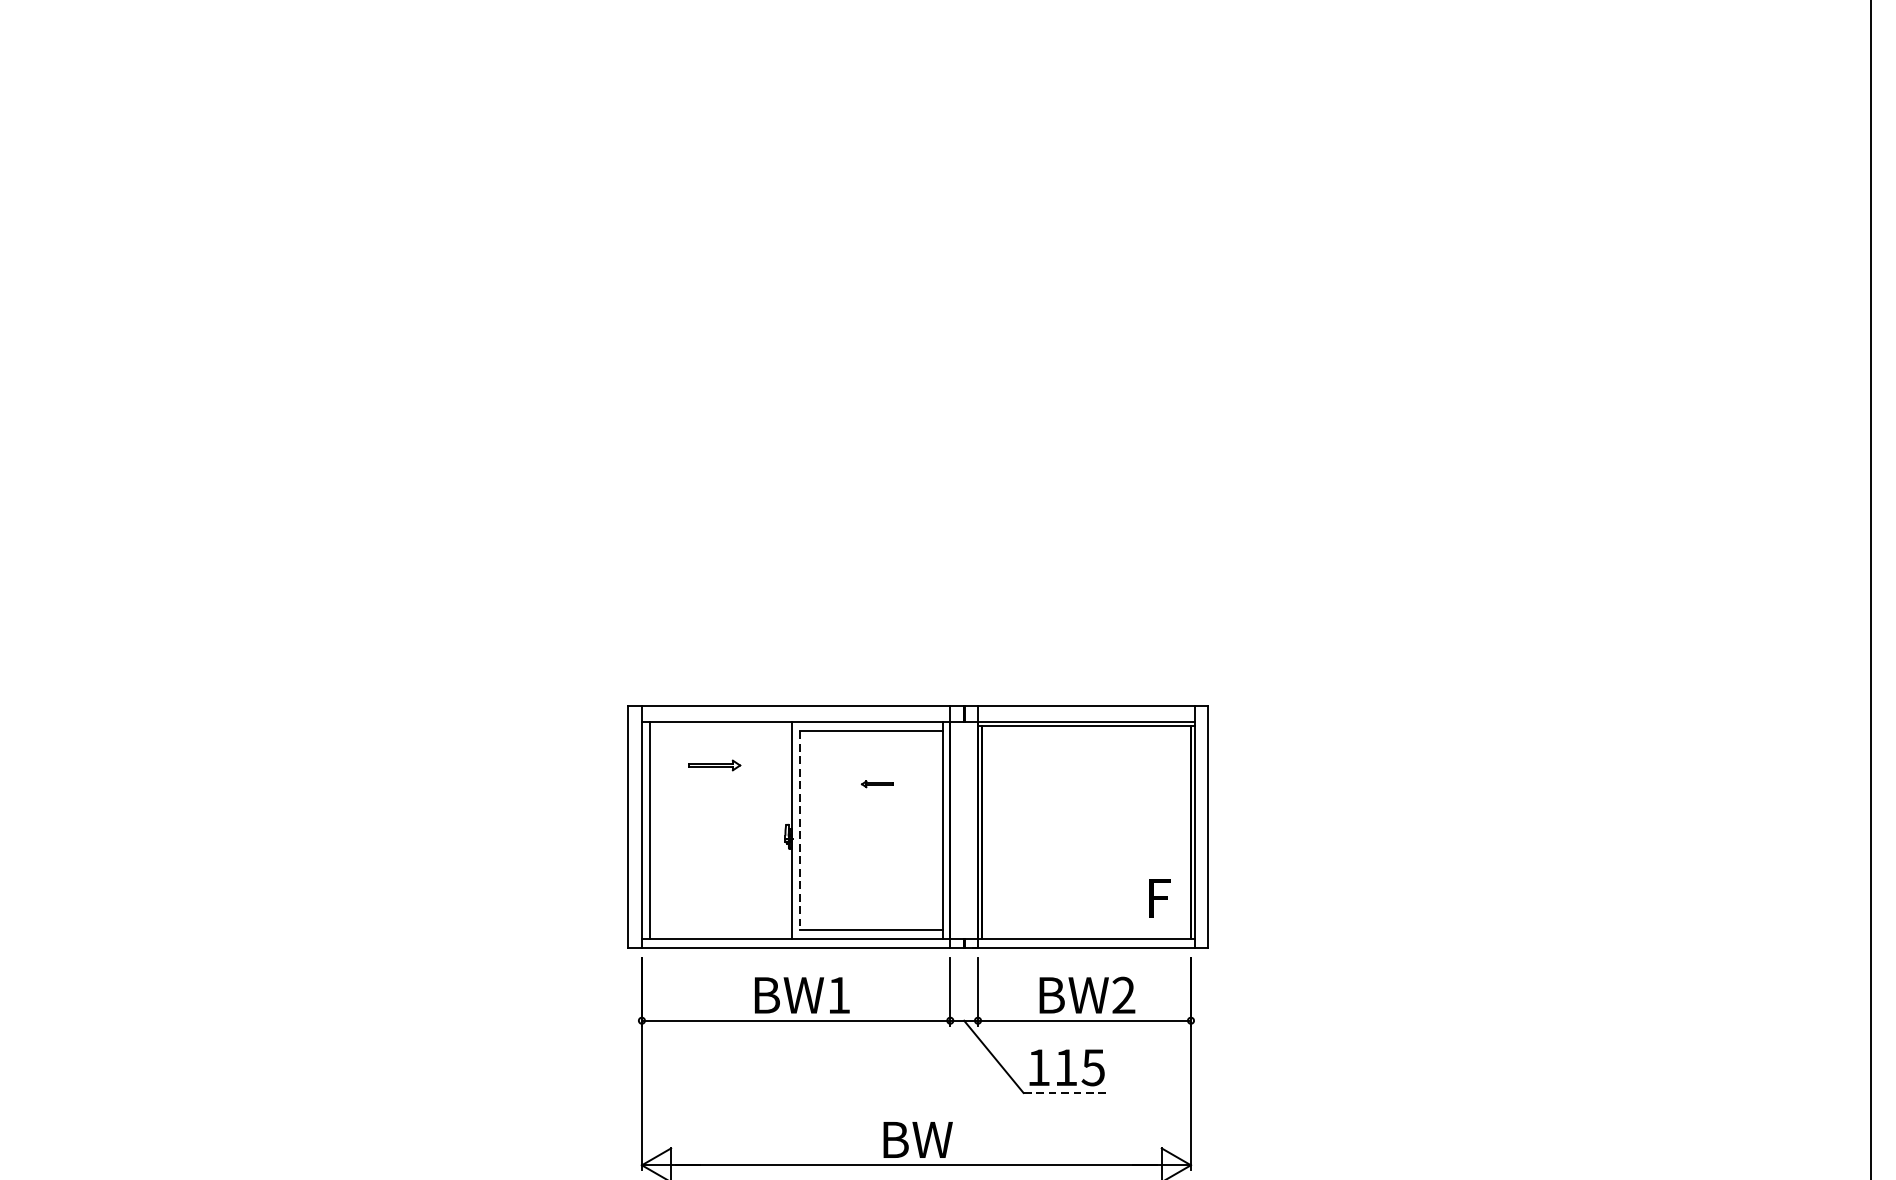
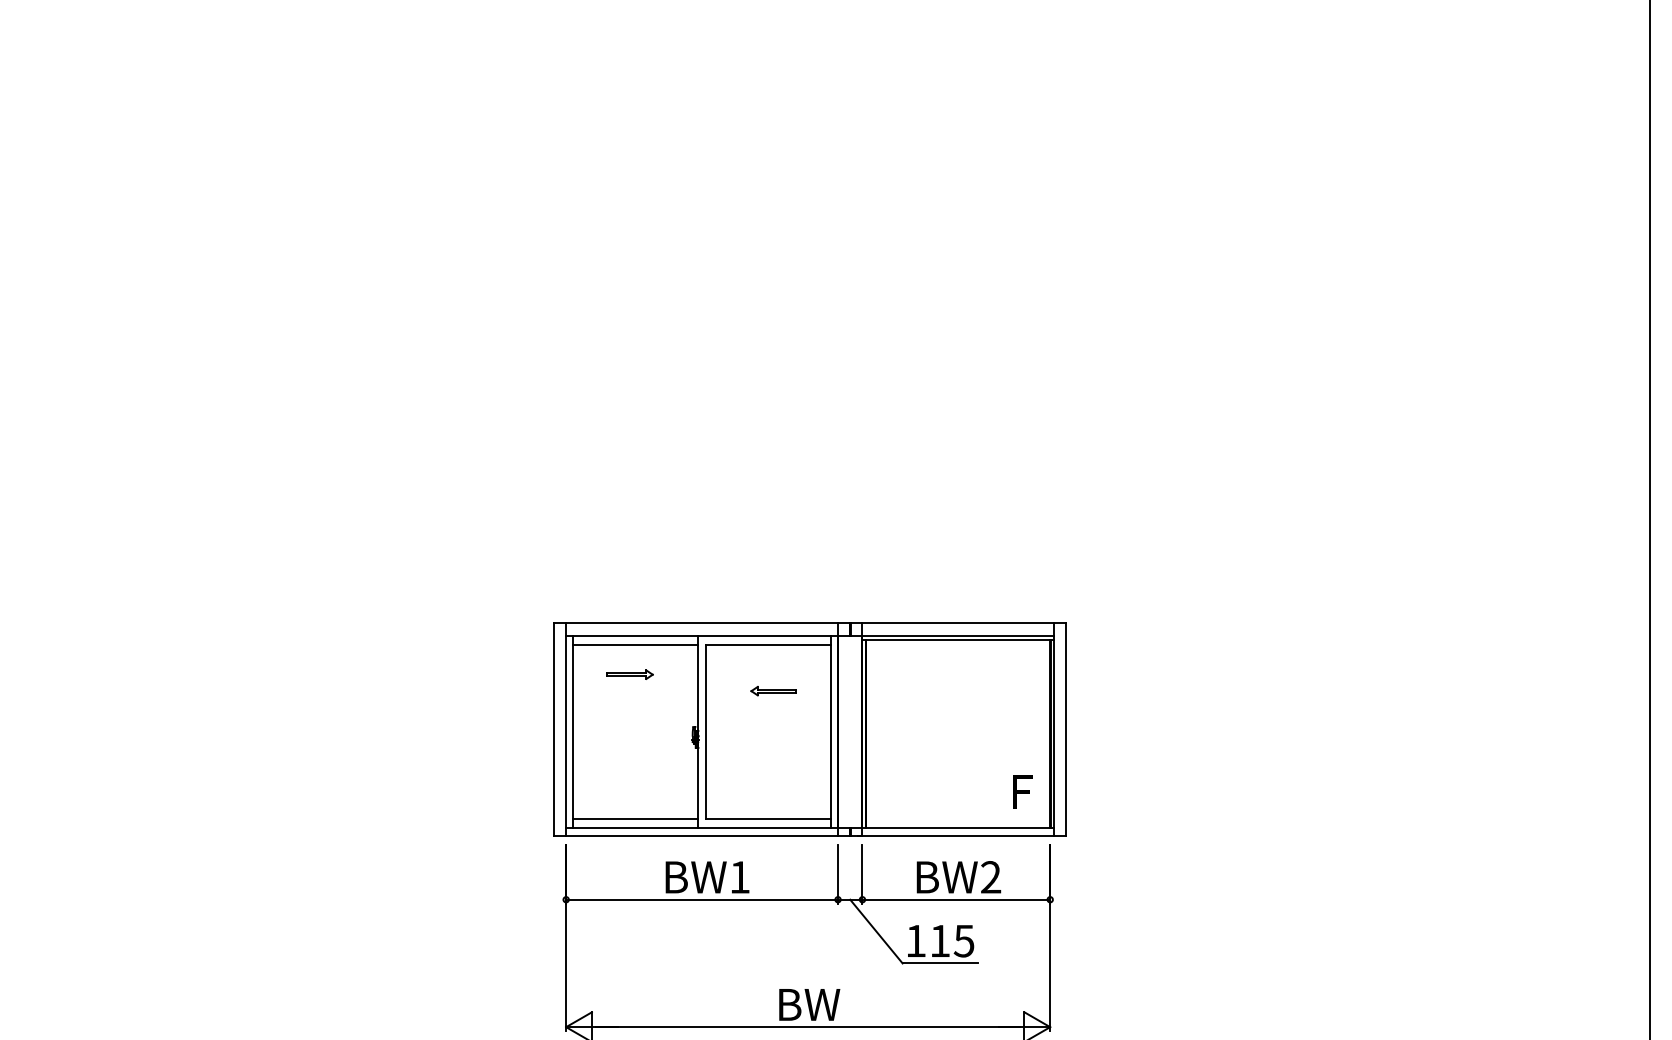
line: (720, 731) -> (635, 644), added
part: (877, 784) -> (773, 691), size x1.67
line: (799, 831) -> (705, 732), dashed -> solid
line: (720, 929) -> (635, 819), added
line: (1066, 1093) -> (940, 963), dashed -> solid

